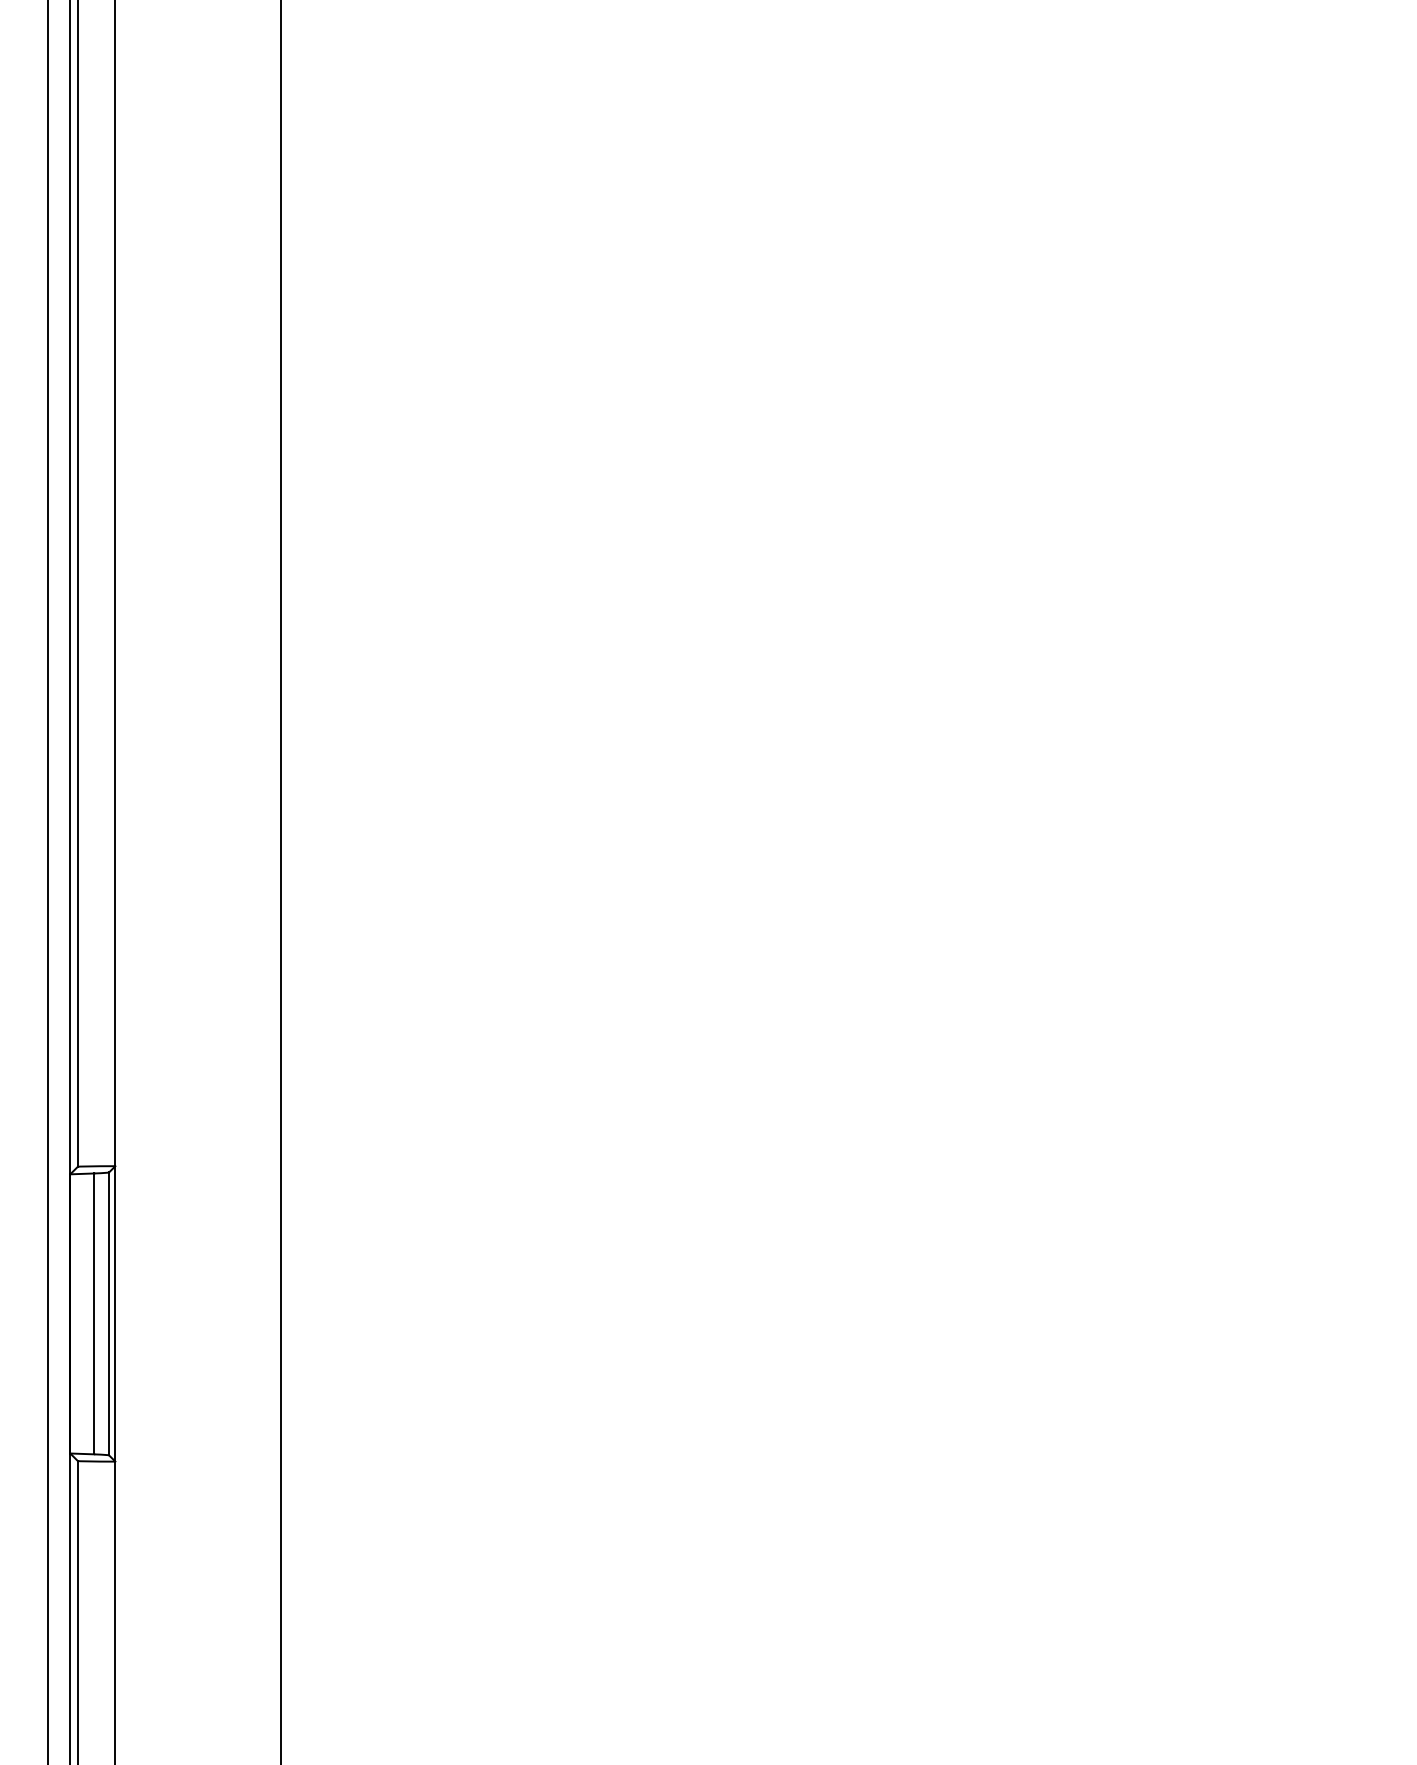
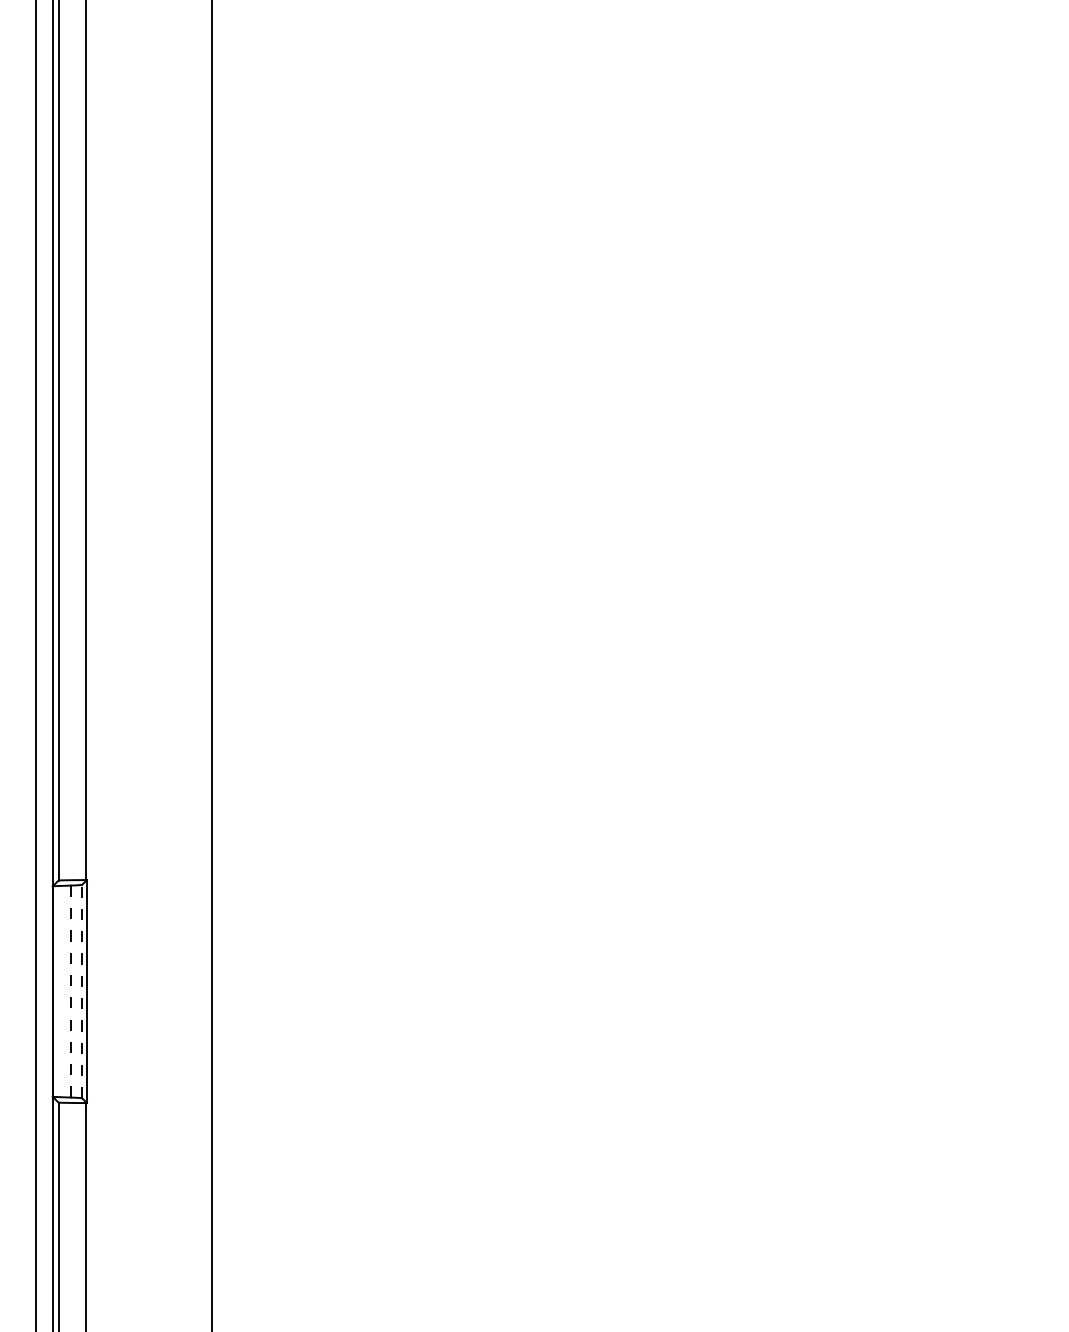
line: (93, 1313) -> (70, 991), solid -> dashed
line: (109, 1313) -> (82, 991), solid -> dashed

